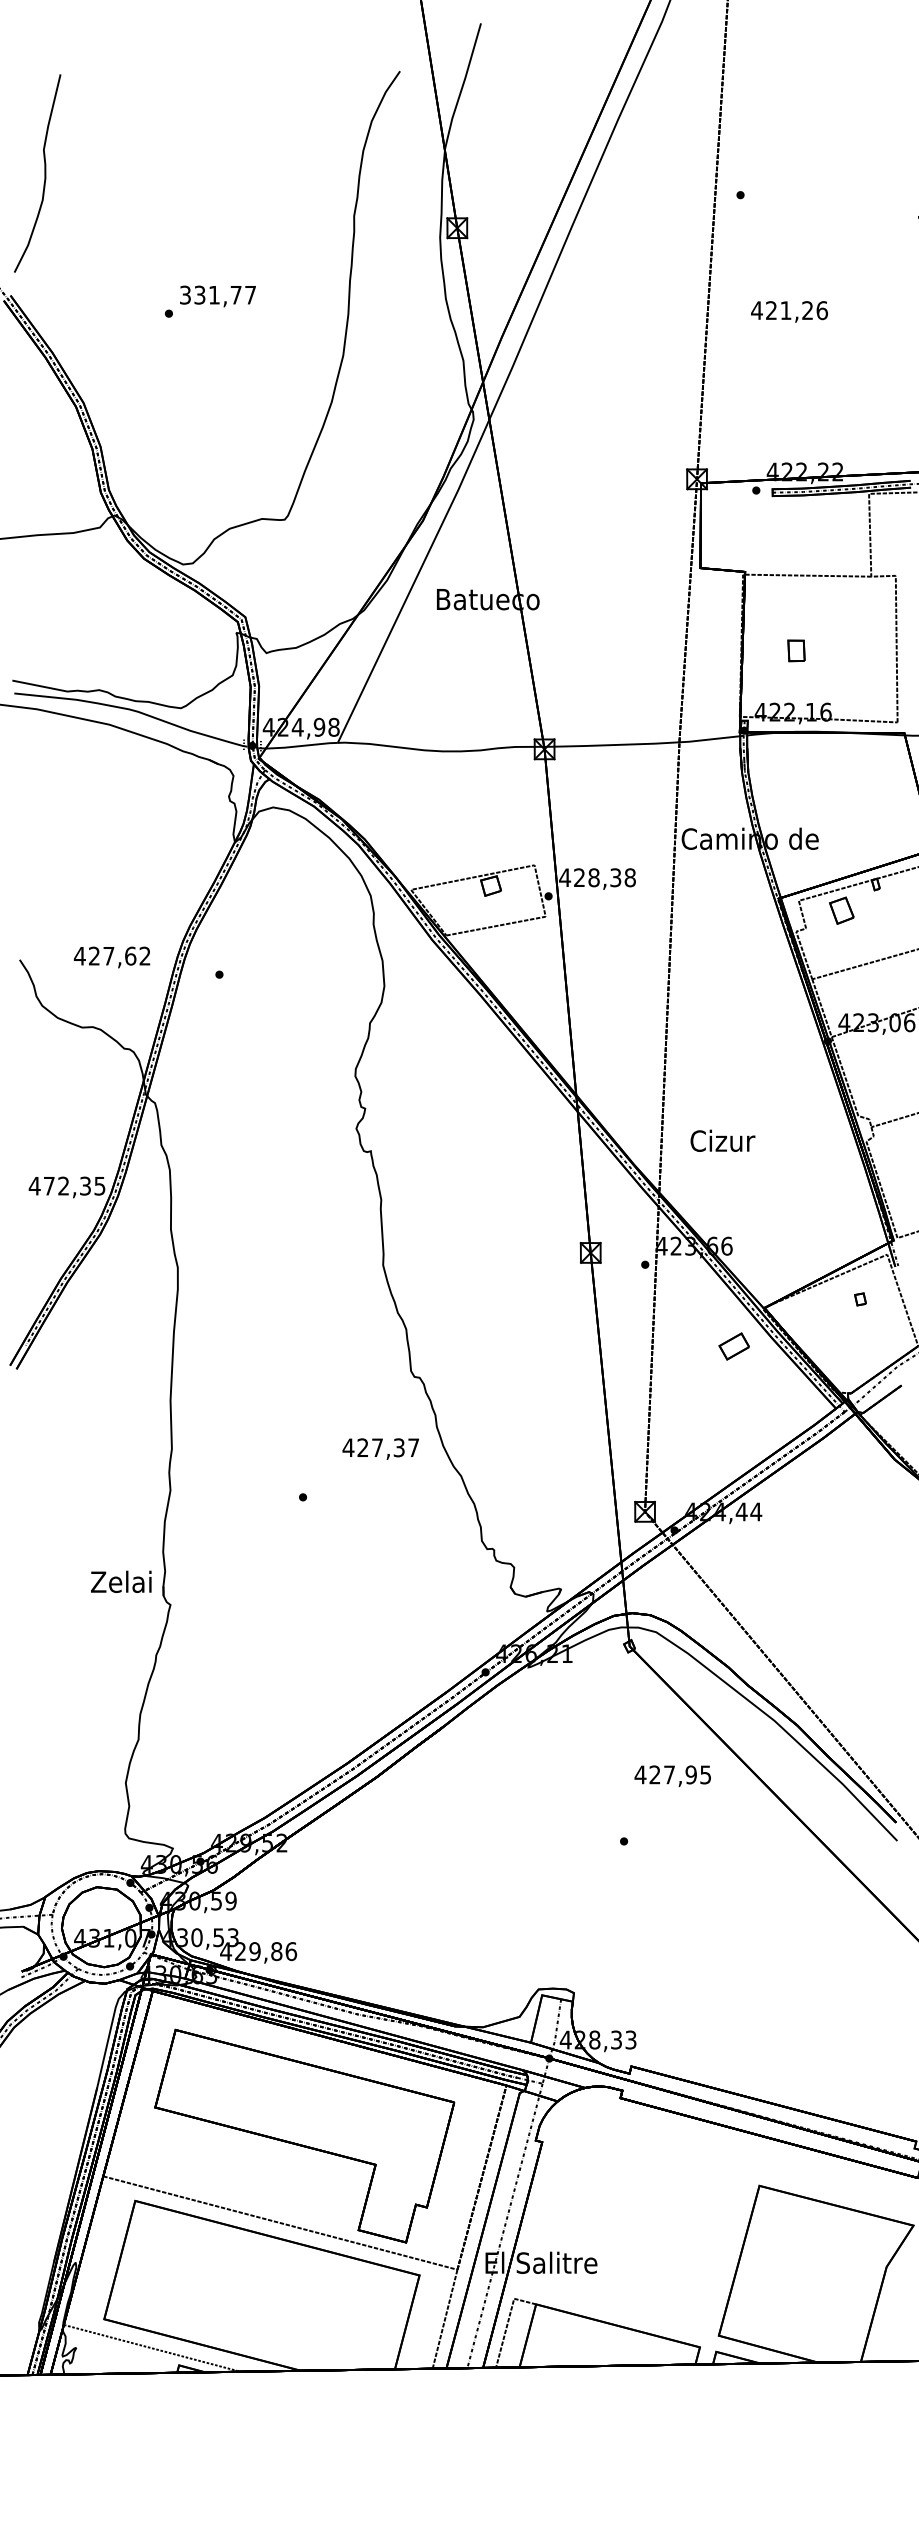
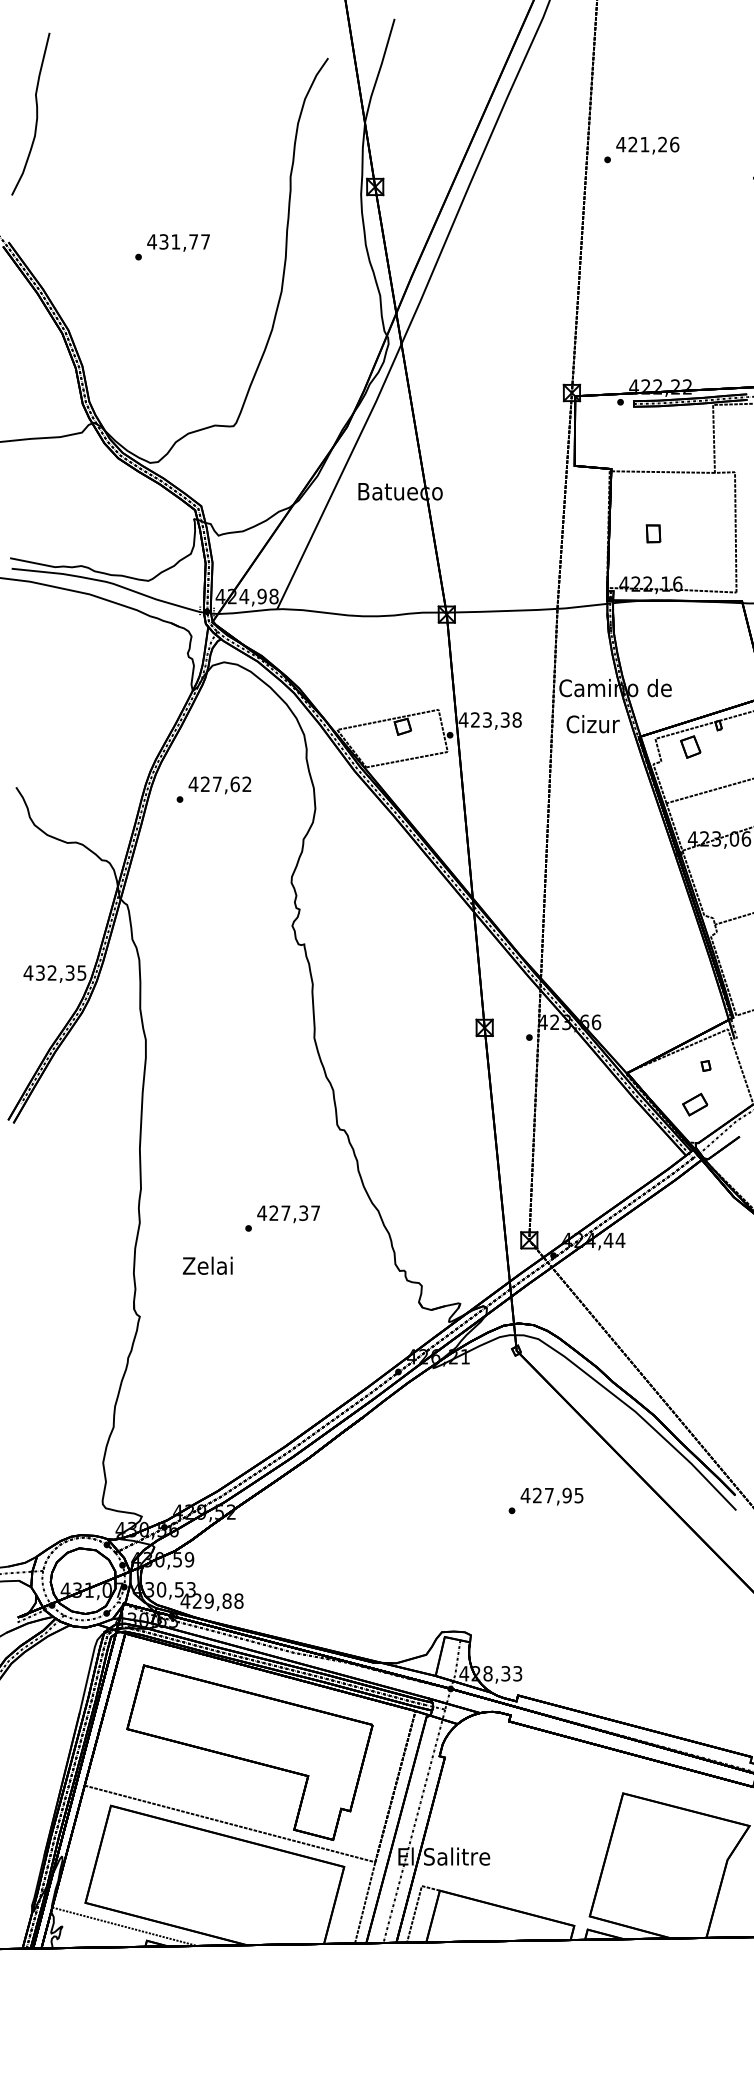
curve: (44, 173) -> (36, 114), moved
text: (185, 294) -> (152, 241), 331,77 -> 431,77
text: (789, 311) -> (647, 145), moved
text: (593, 877) -> (486, 719), 428,38 -> 423,38
text: (111, 957) -> (219, 785), moved
text: (722, 1140) -> (592, 723), moved
text: (48, 1185) -> (39, 972), 472,35 -> 432,35
part: (733, 1346) -> (694, 1104), moved
text: (380, 1448) -> (288, 1213), moved
text: (121, 1581) -> (207, 1265), moved
text: (672, 1775) -> (551, 1496), moved
text: (291, 1951) -> (239, 1601), 429,86 -> 429,88

